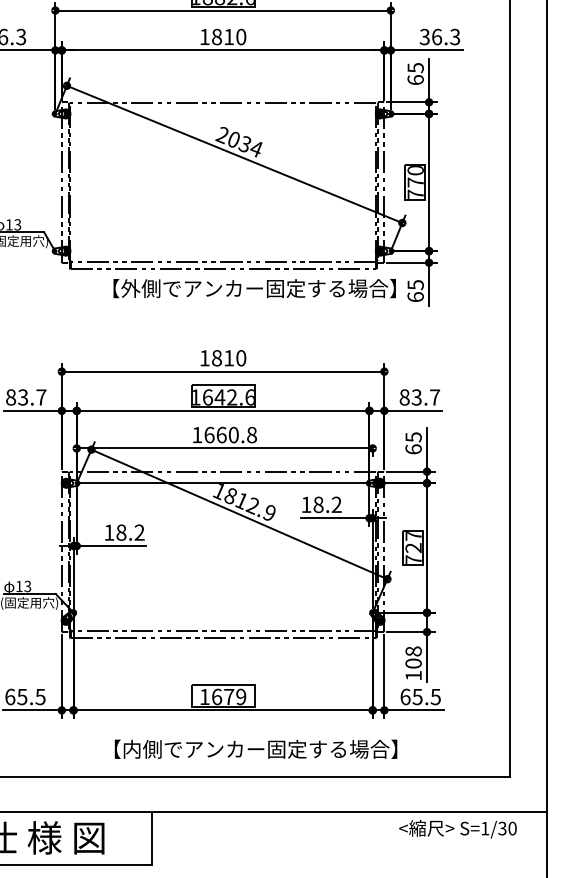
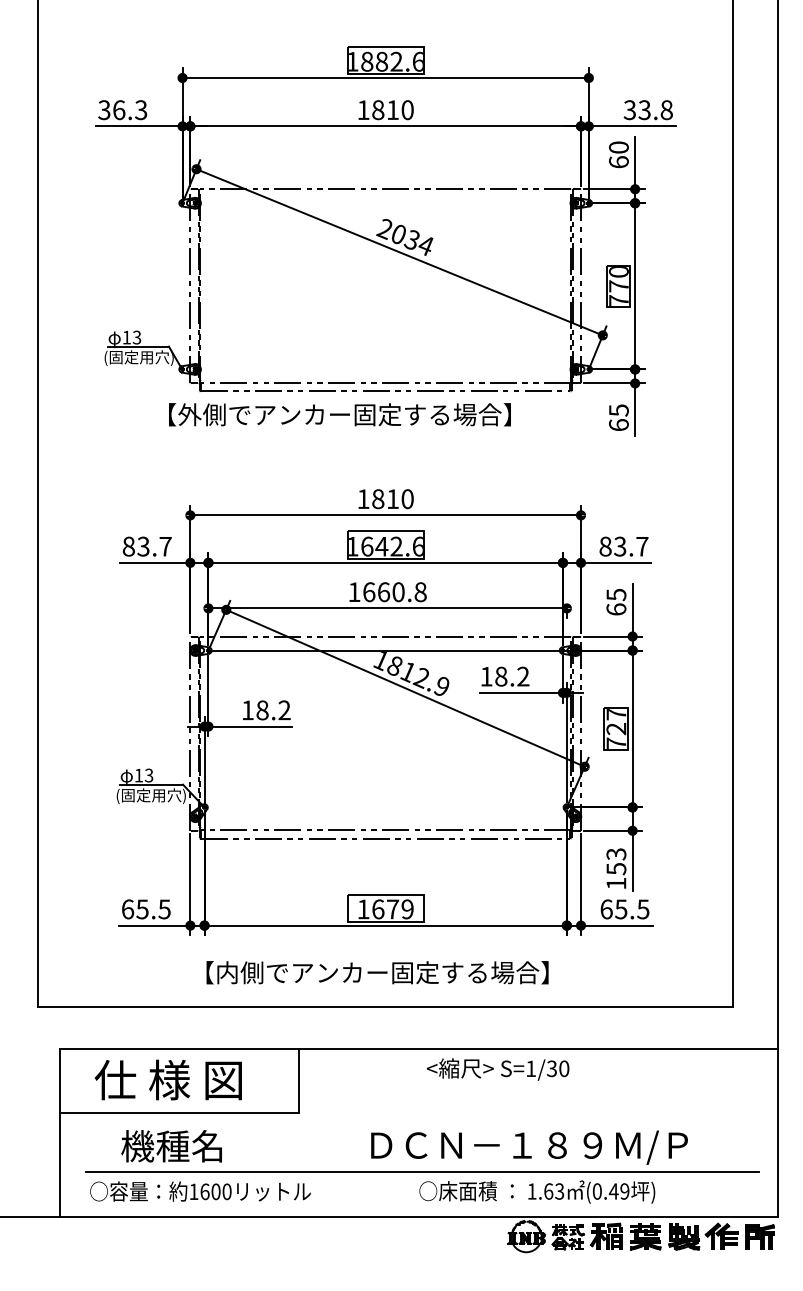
text: (445, 37) -> (655, 110), 36.3 -> 33.8
text: (415, 67) -> (618, 147), 65 -> 60
text: (254, 288) -> (339, 414), moved
text: (413, 657) -> (616, 861), 108 -> 153
text: (255, 749) -> (377, 972), moved
text: (457, 829) -> (497, 1069), moved

